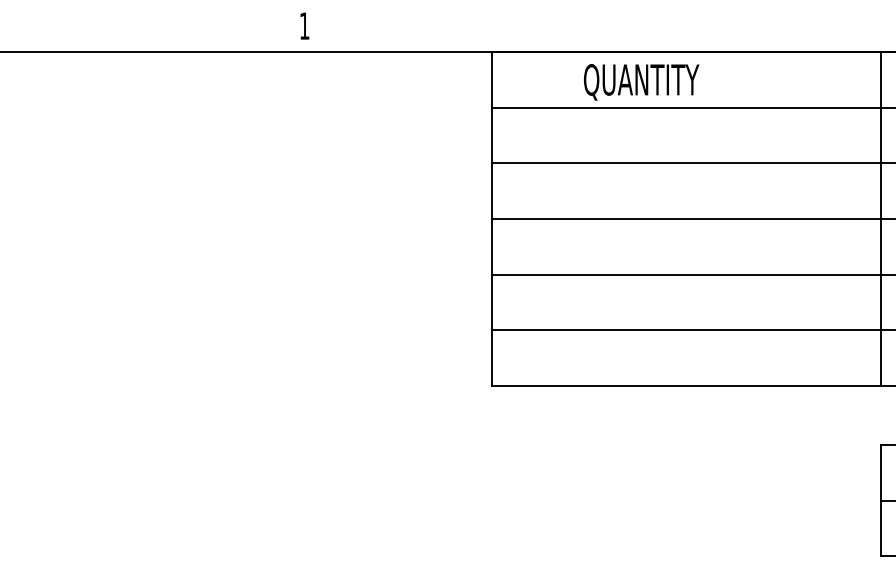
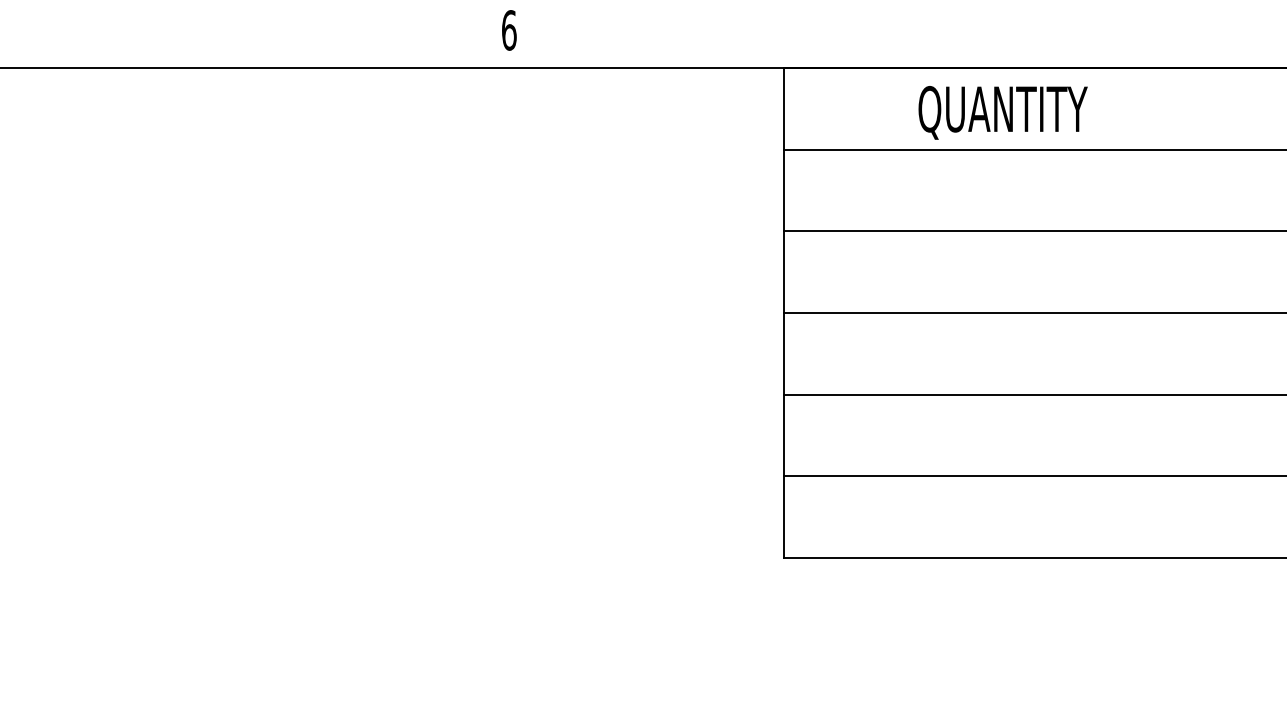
text: (304, 25) -> (509, 29), 1 -> 6

